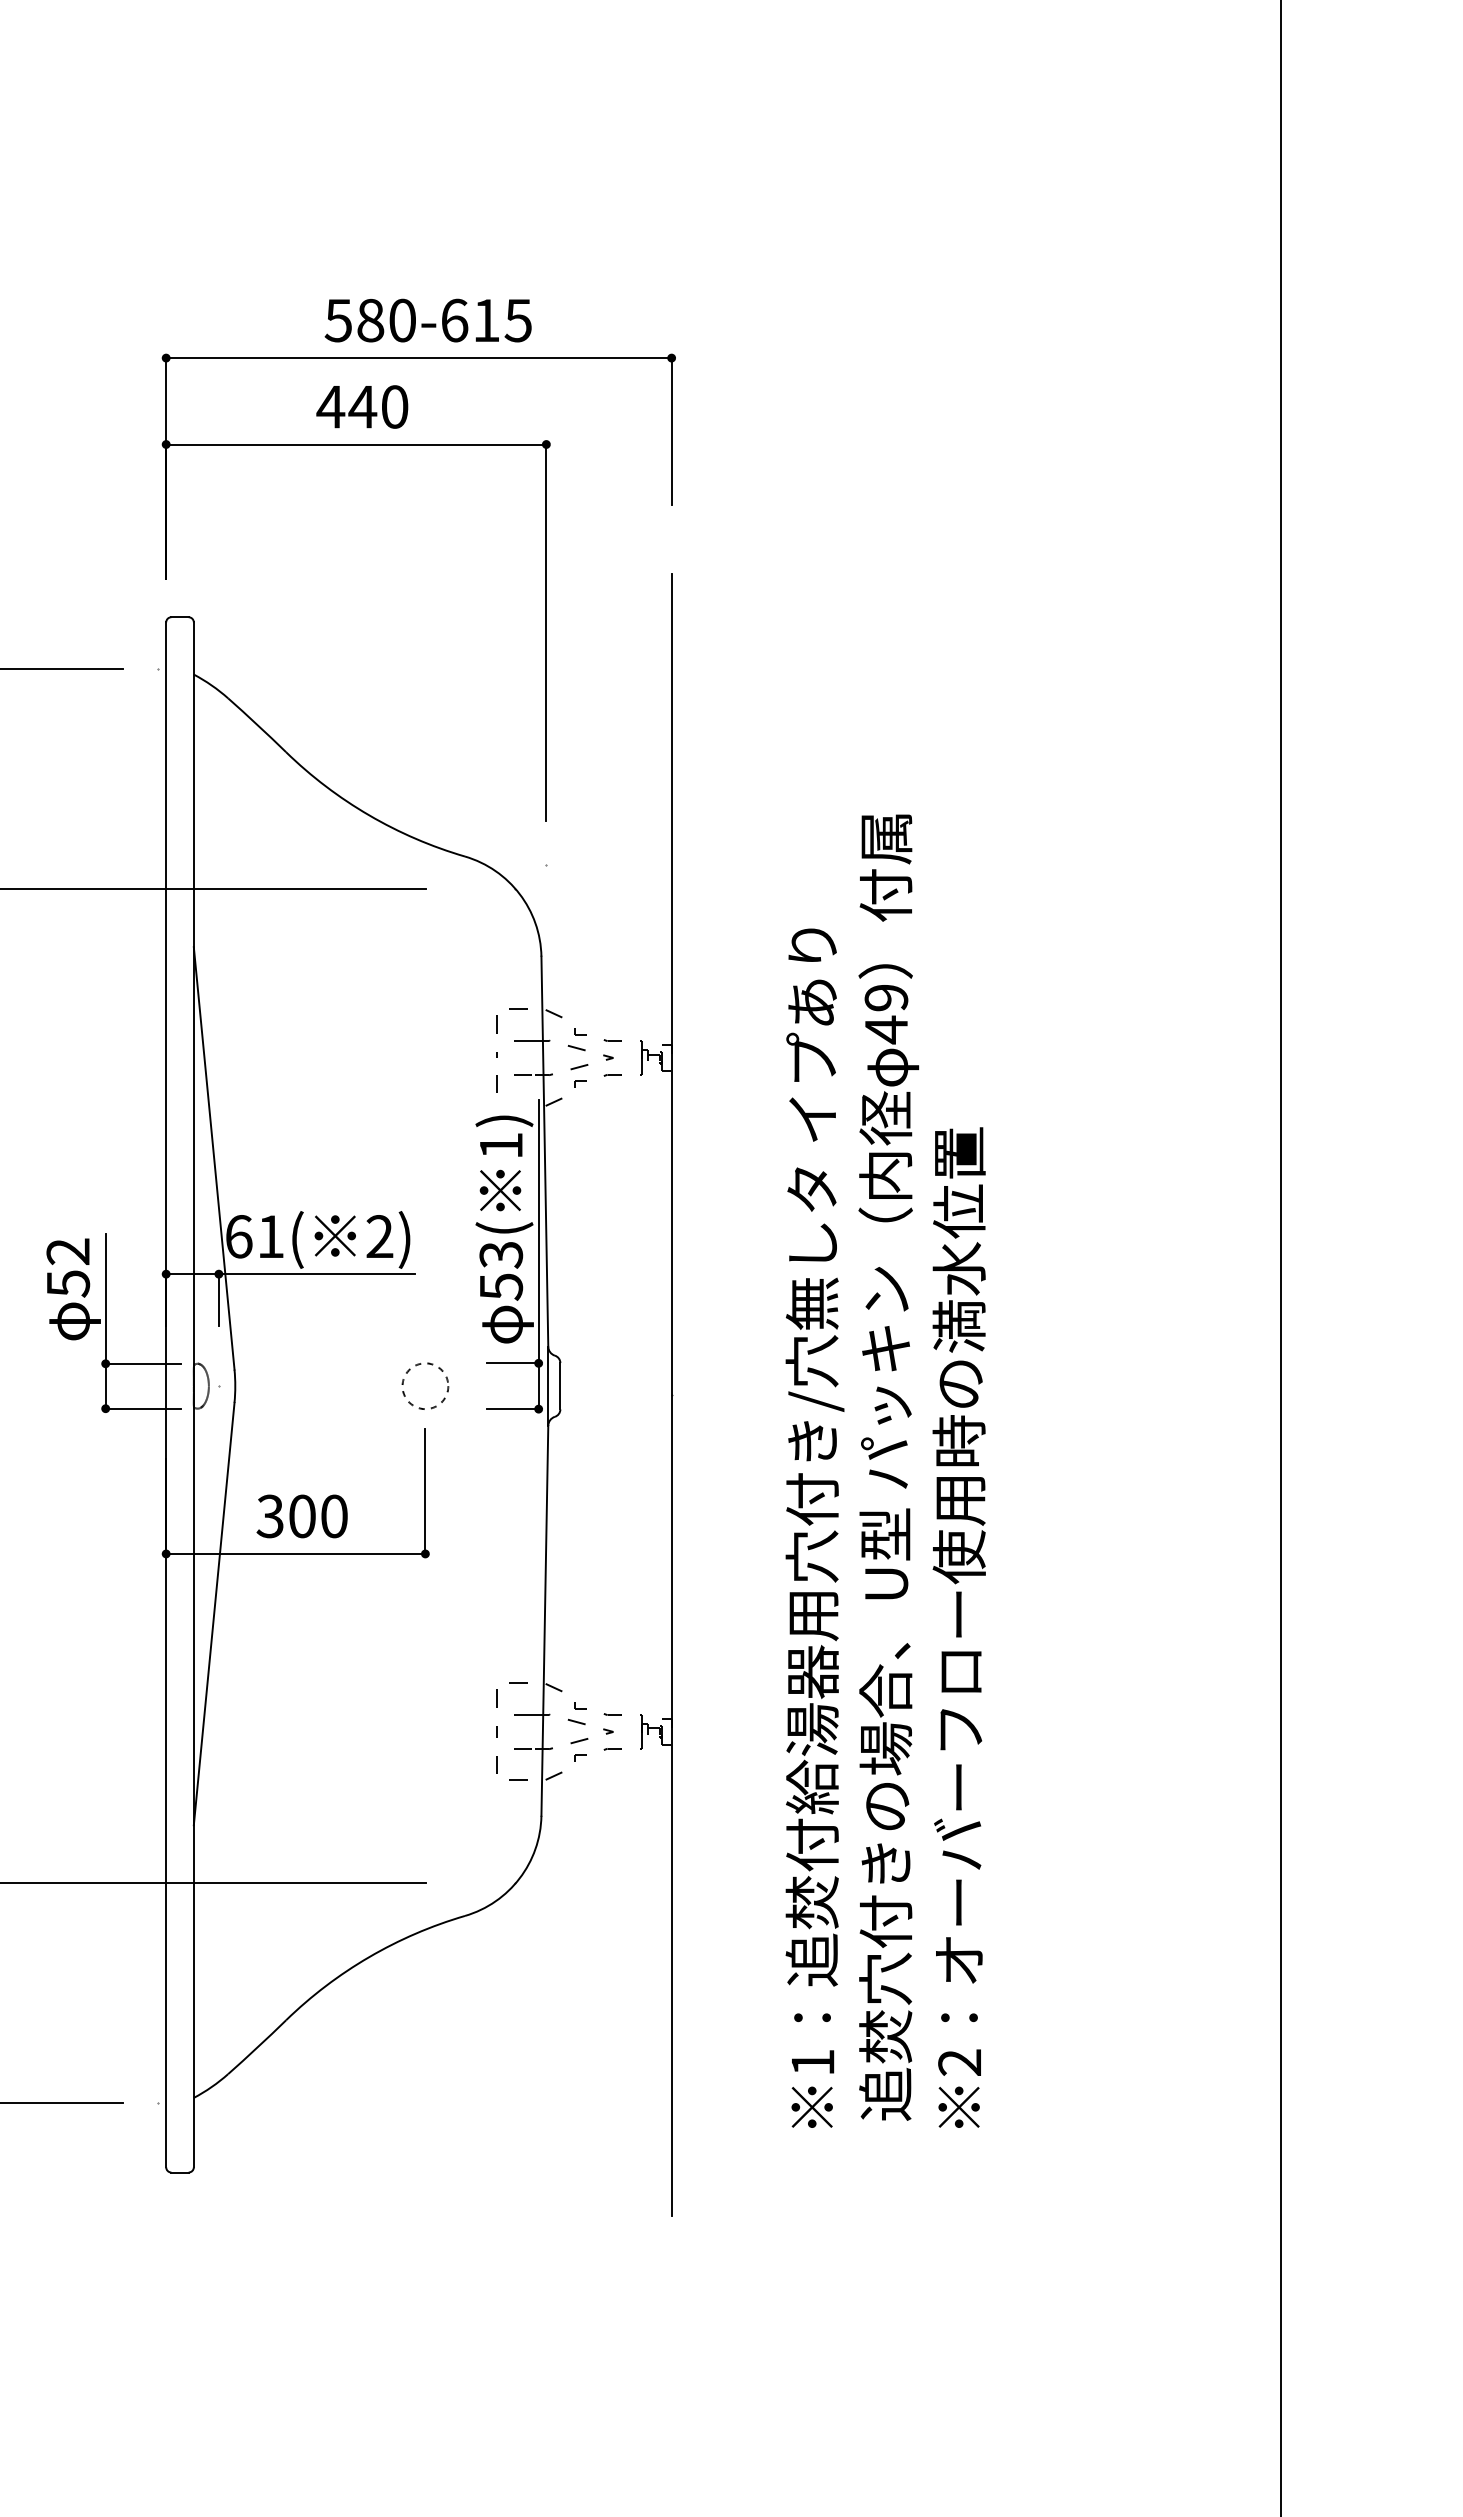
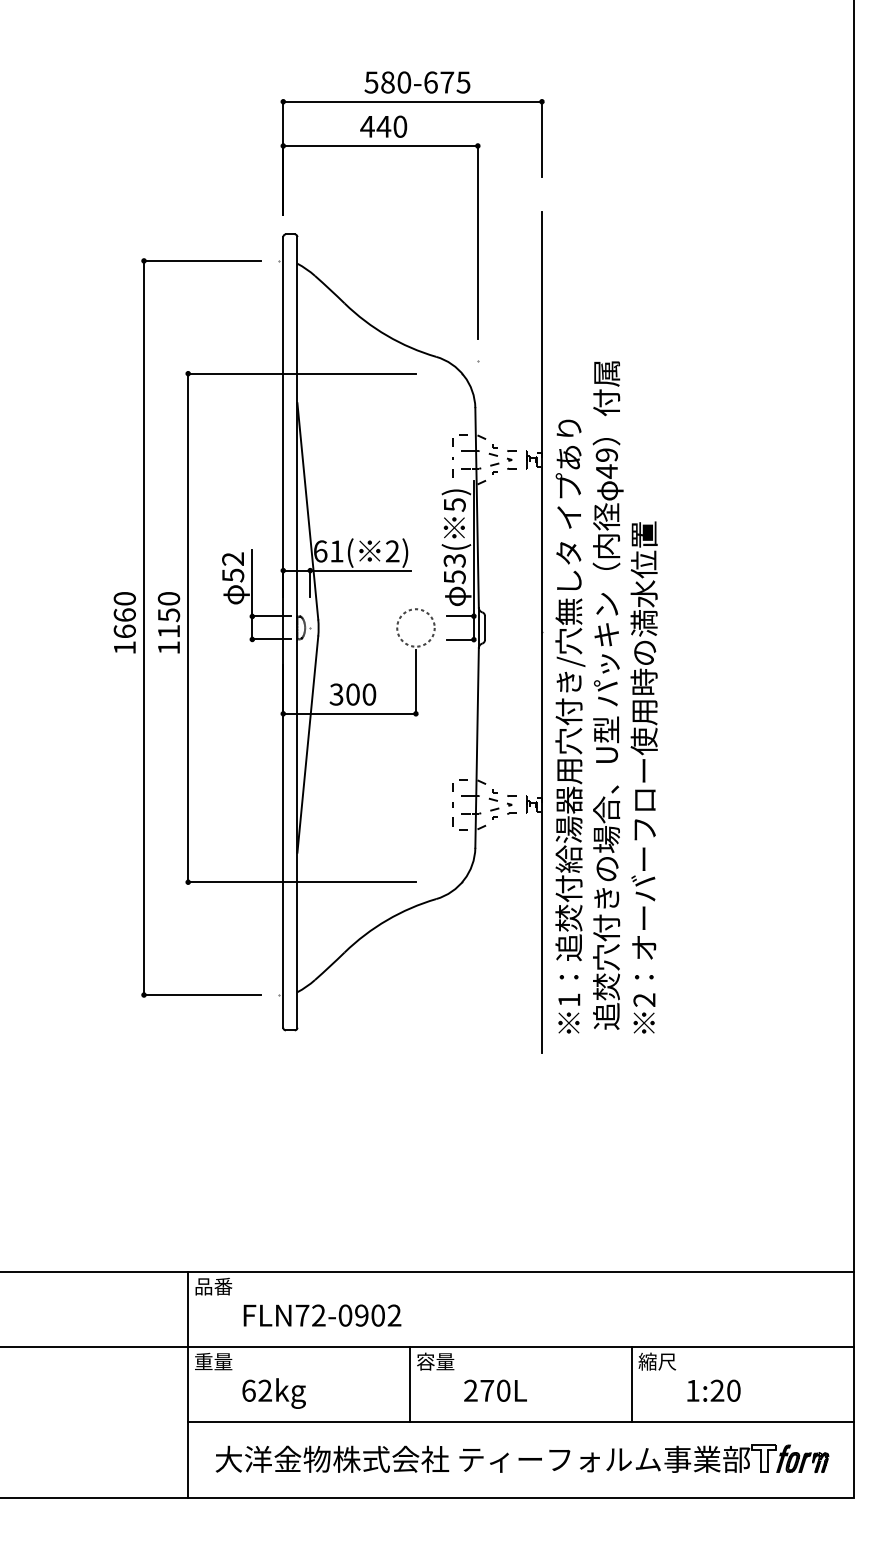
text: (487, 320) -> (447, 82), 580-615 -> 580-675
text: (500, 1145) -> (454, 504), 1) -> 5)
circle: (424, 1385) -> (415, 627), size x1.6
text: (885, 1471) -> (606, 697), moved

